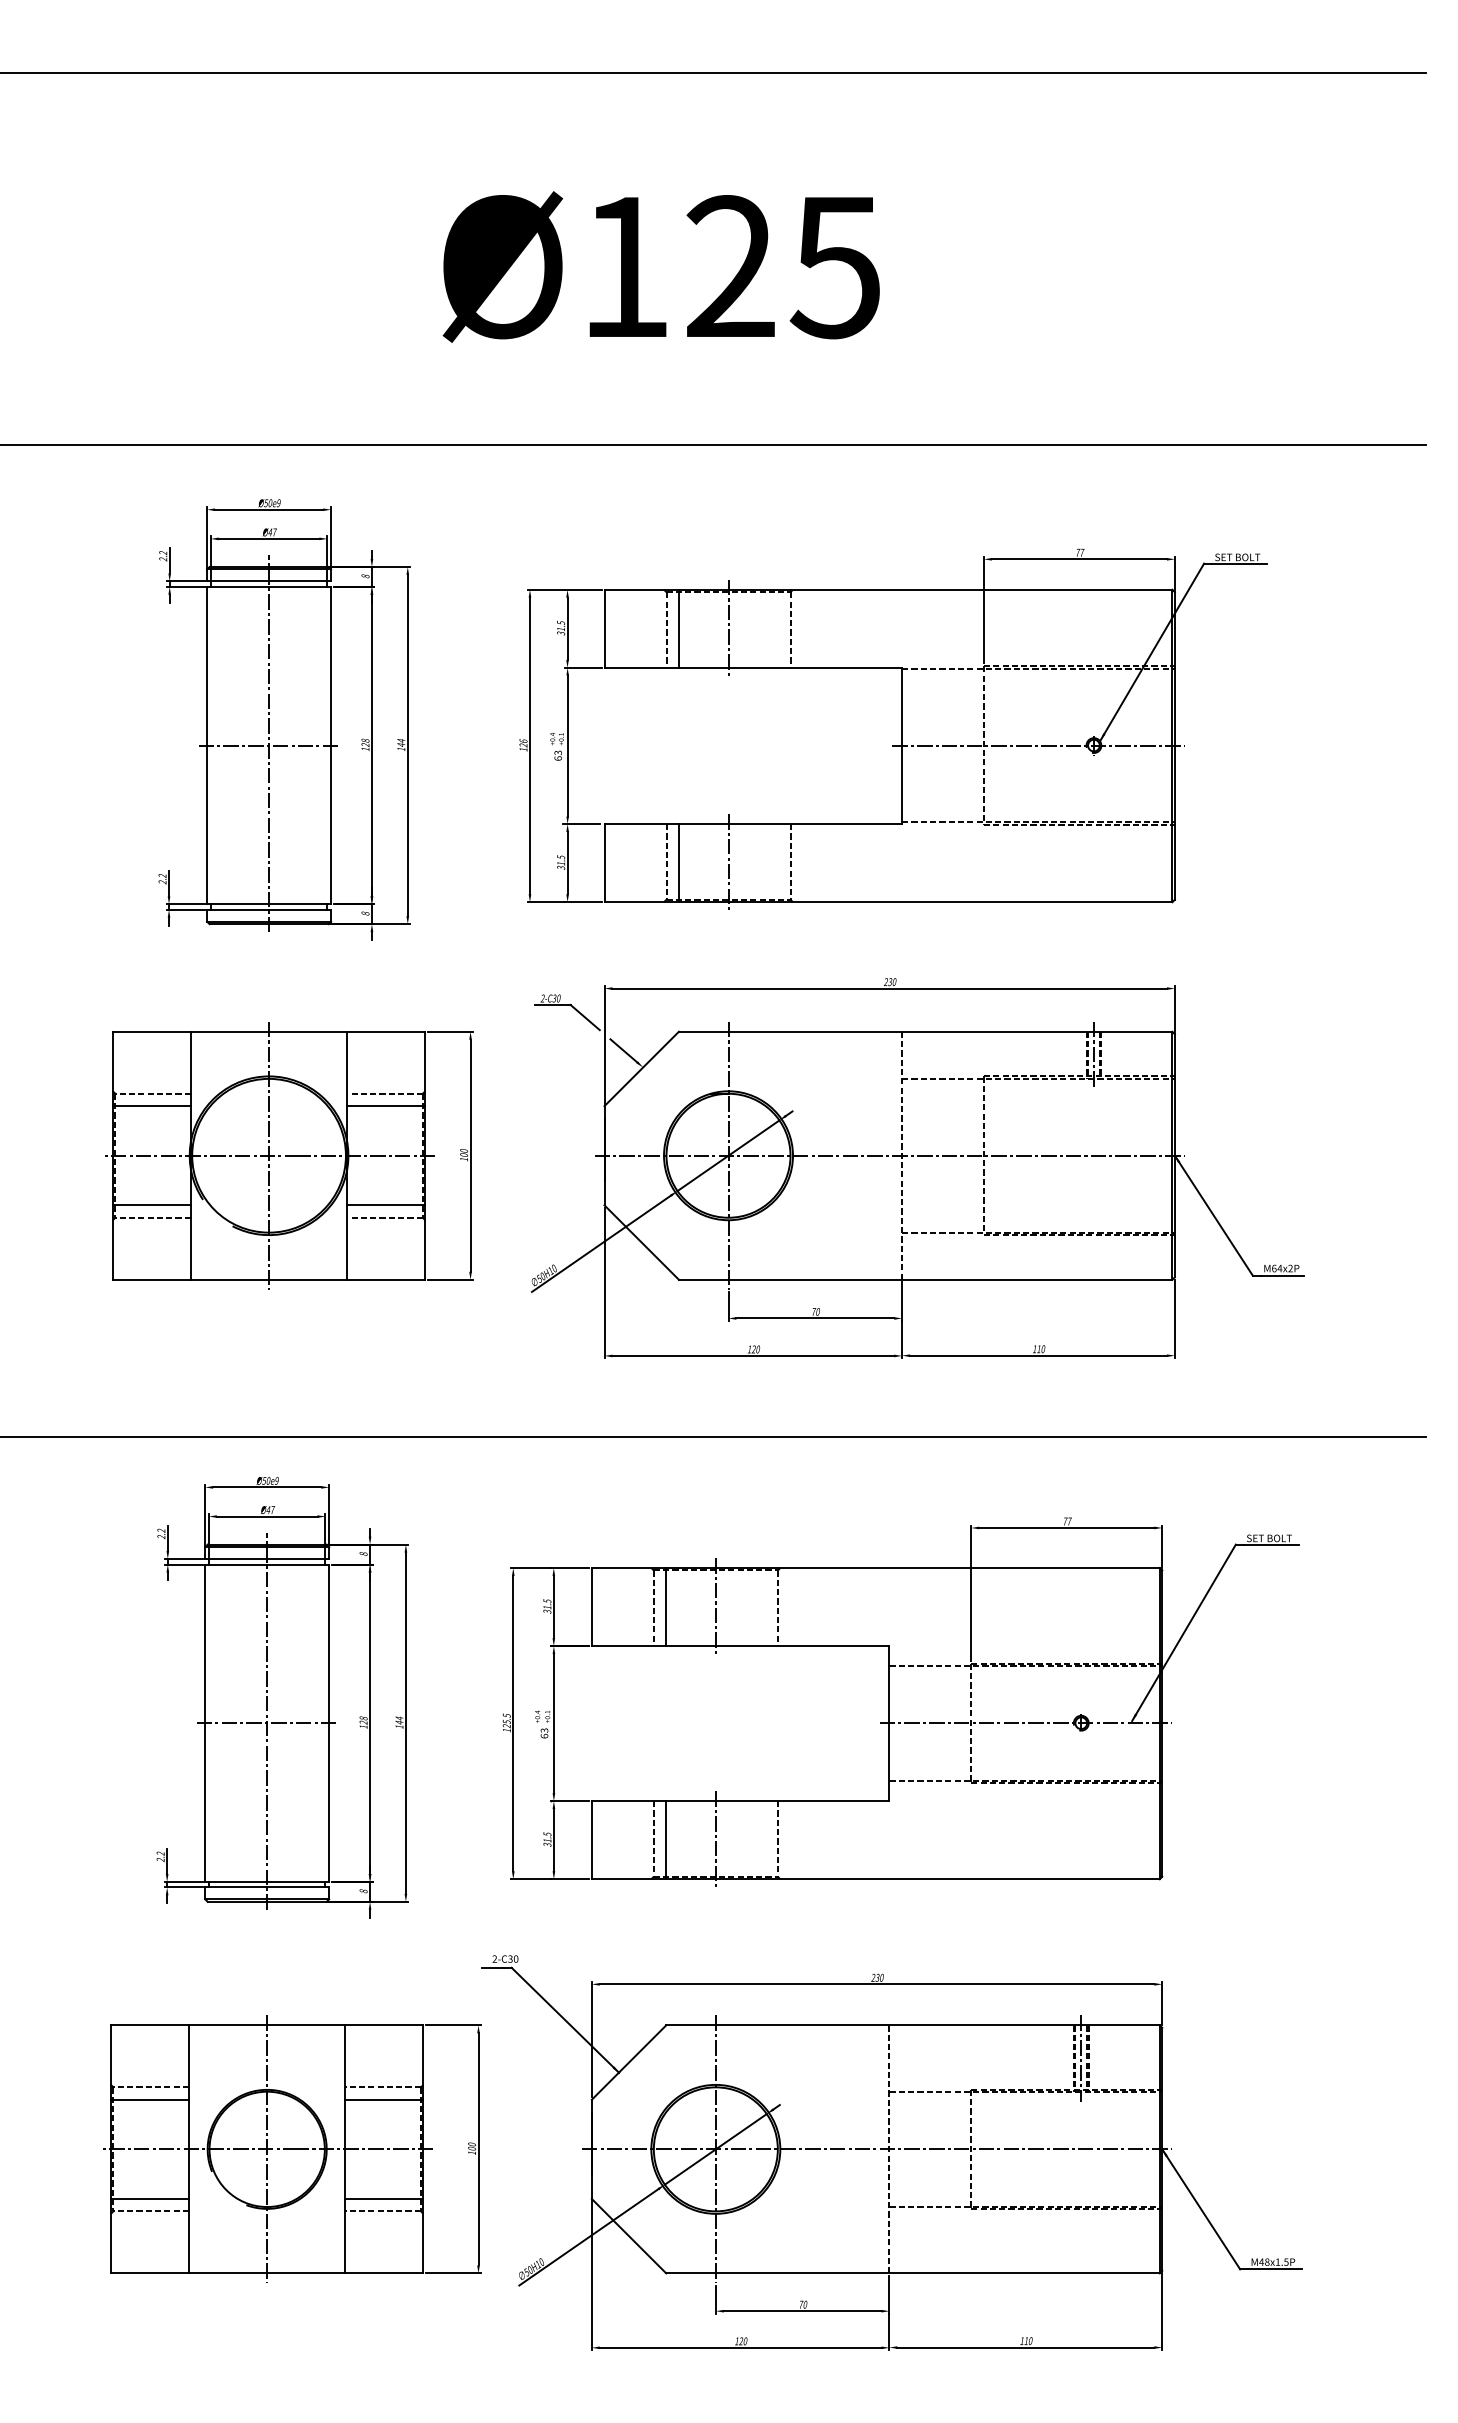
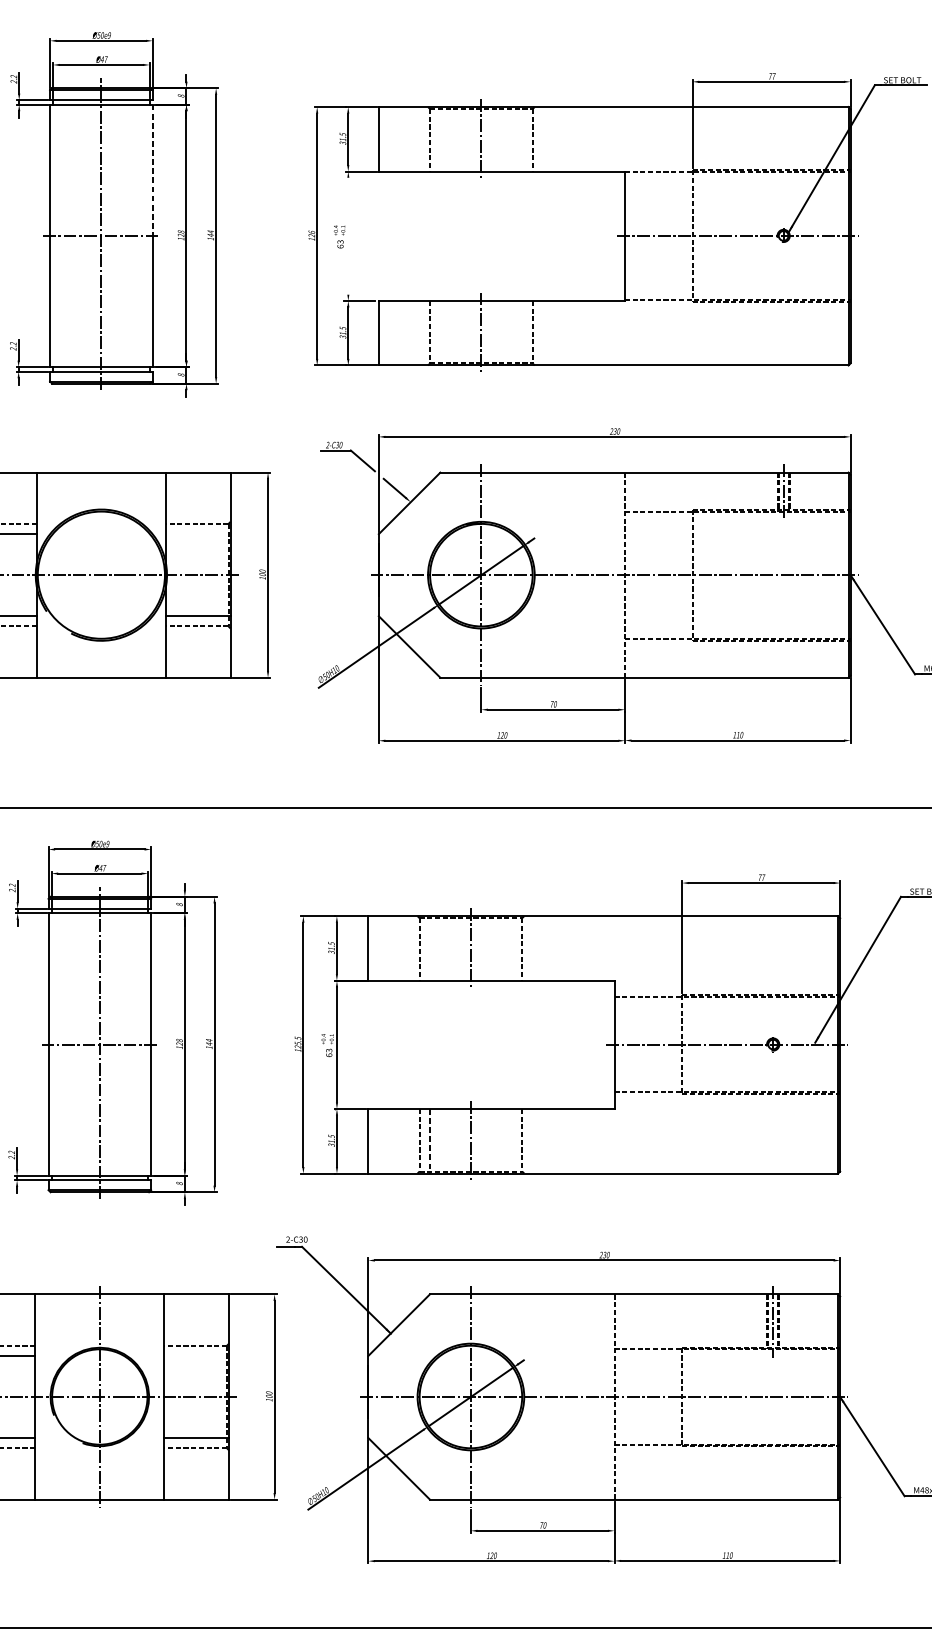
line: (678, 628) -> (440, 139), removed
line: (331, 666) -> (153, 170), solid -> dashed
line: (567, 745) -> (348, 235), removed
line: (678, 863) -> (440, 333), removed
line: (386, 1106) -> (198, 534), removed
line: (269, 1155) -> (101, 574), removed
line: (666, 1607) -> (430, 948), removed
line: (666, 1840) -> (430, 1141), solid -> dashed
line: (384, 2099) -> (196, 1355), removed

